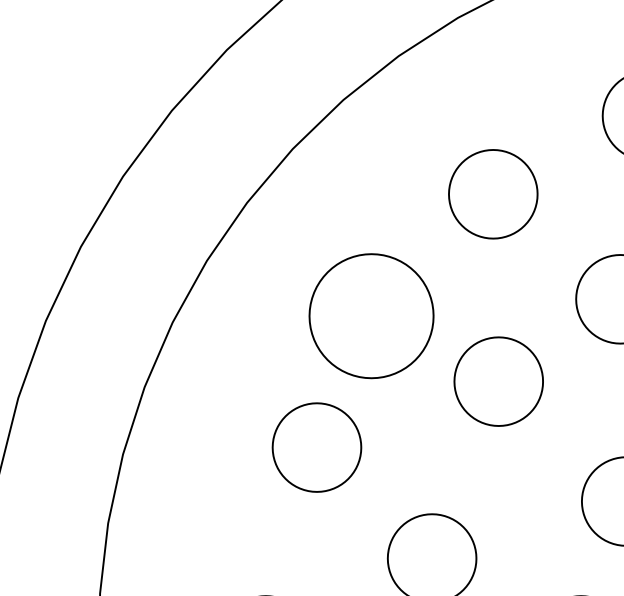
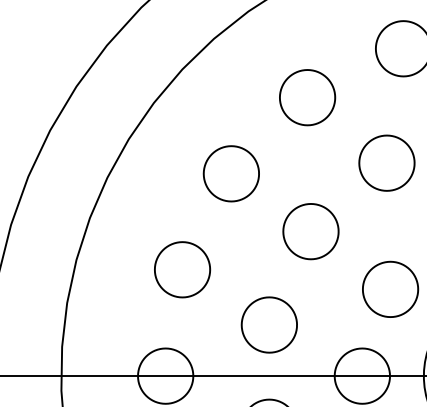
part: (369, 315) -> (230, 173), size x0.71
part: (497, 381) -> (310, 231), moved
part: (316, 447) -> (182, 269), moved

